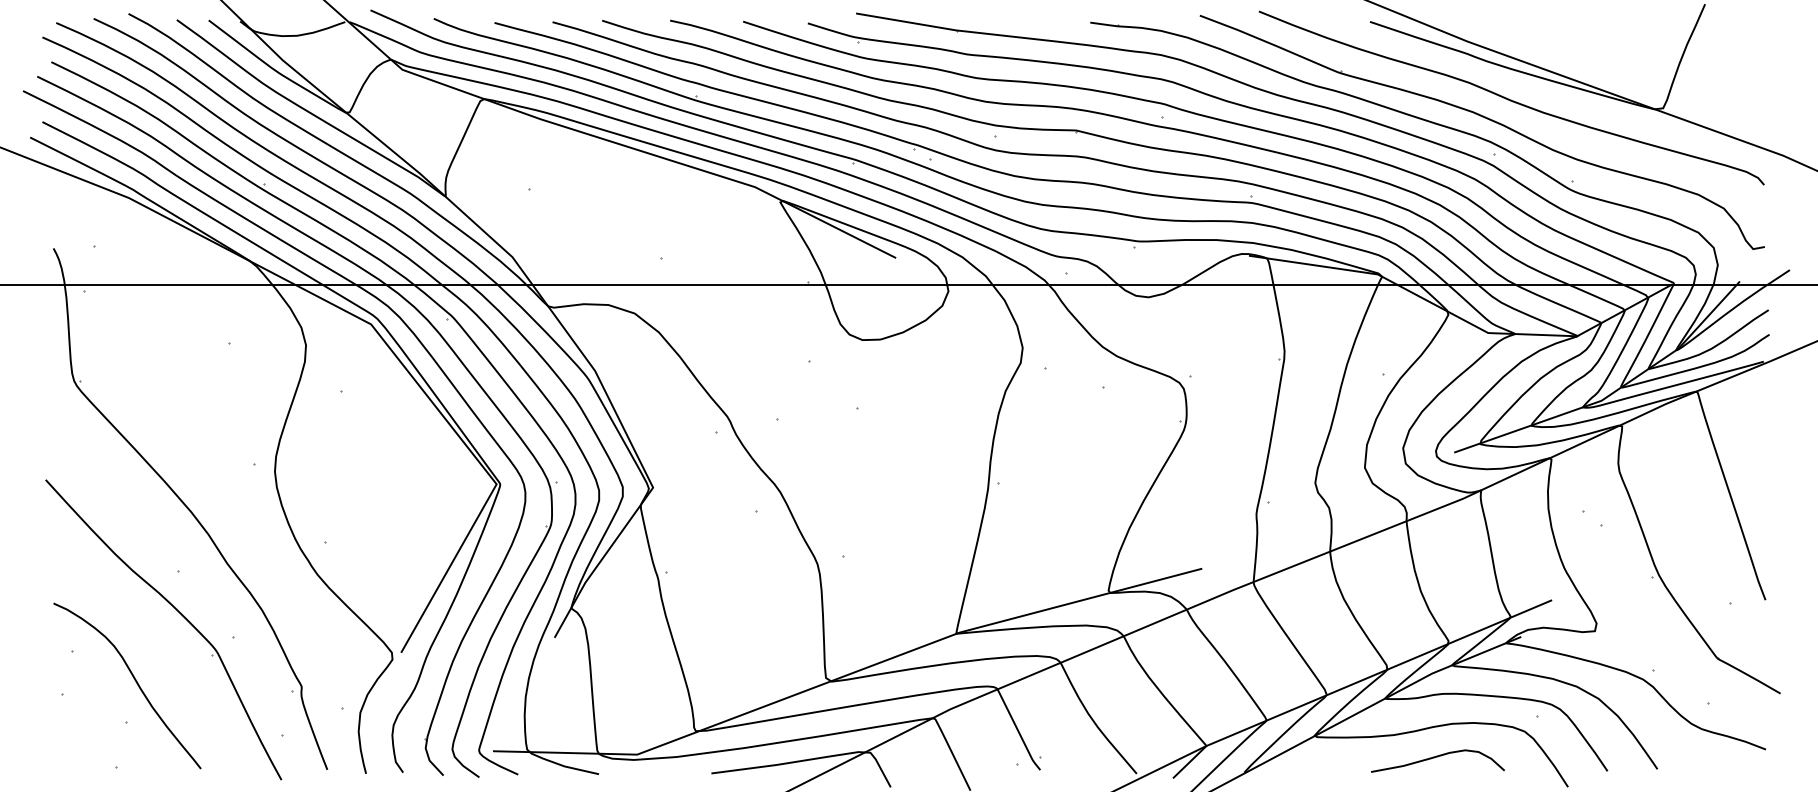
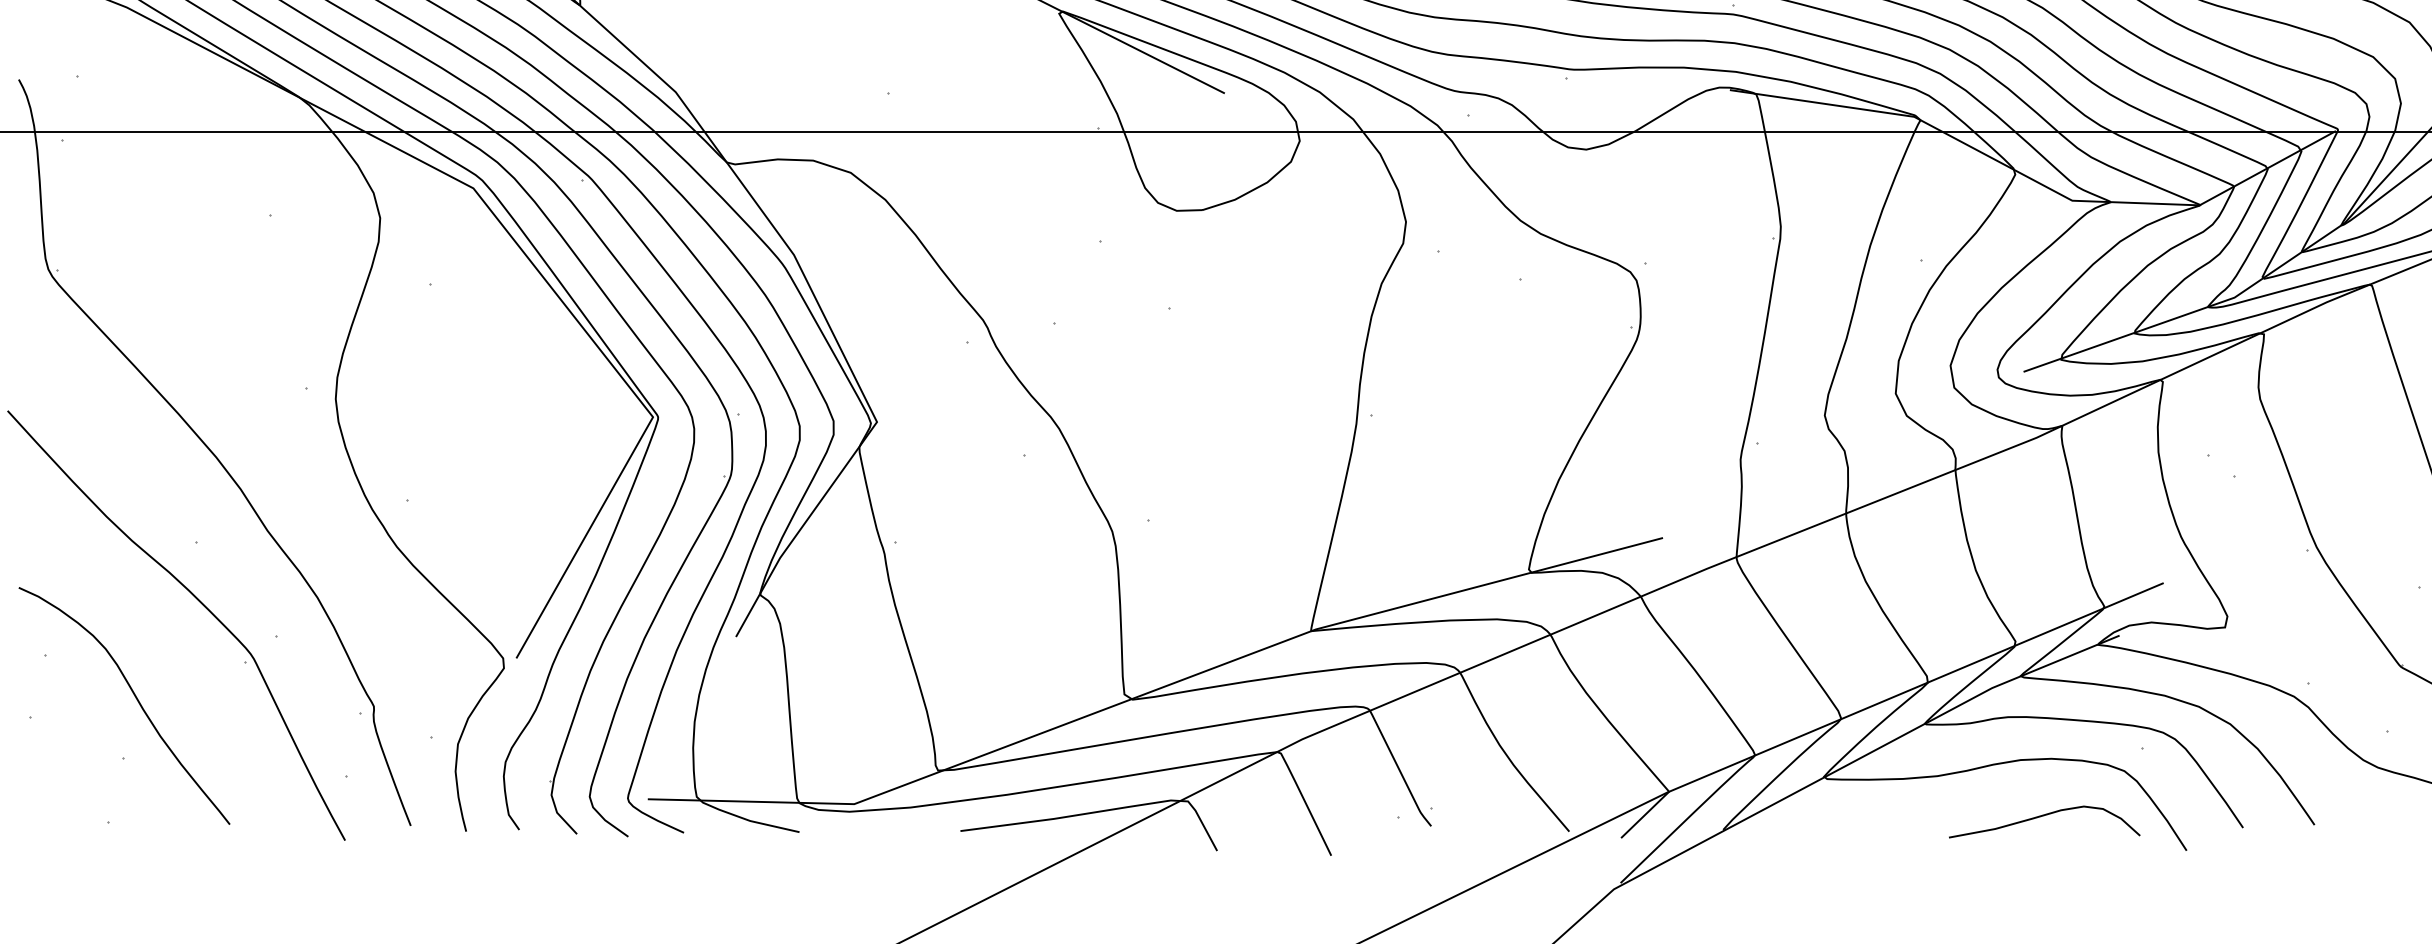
curve: (1437, 757) -> (2044, 816), moved

